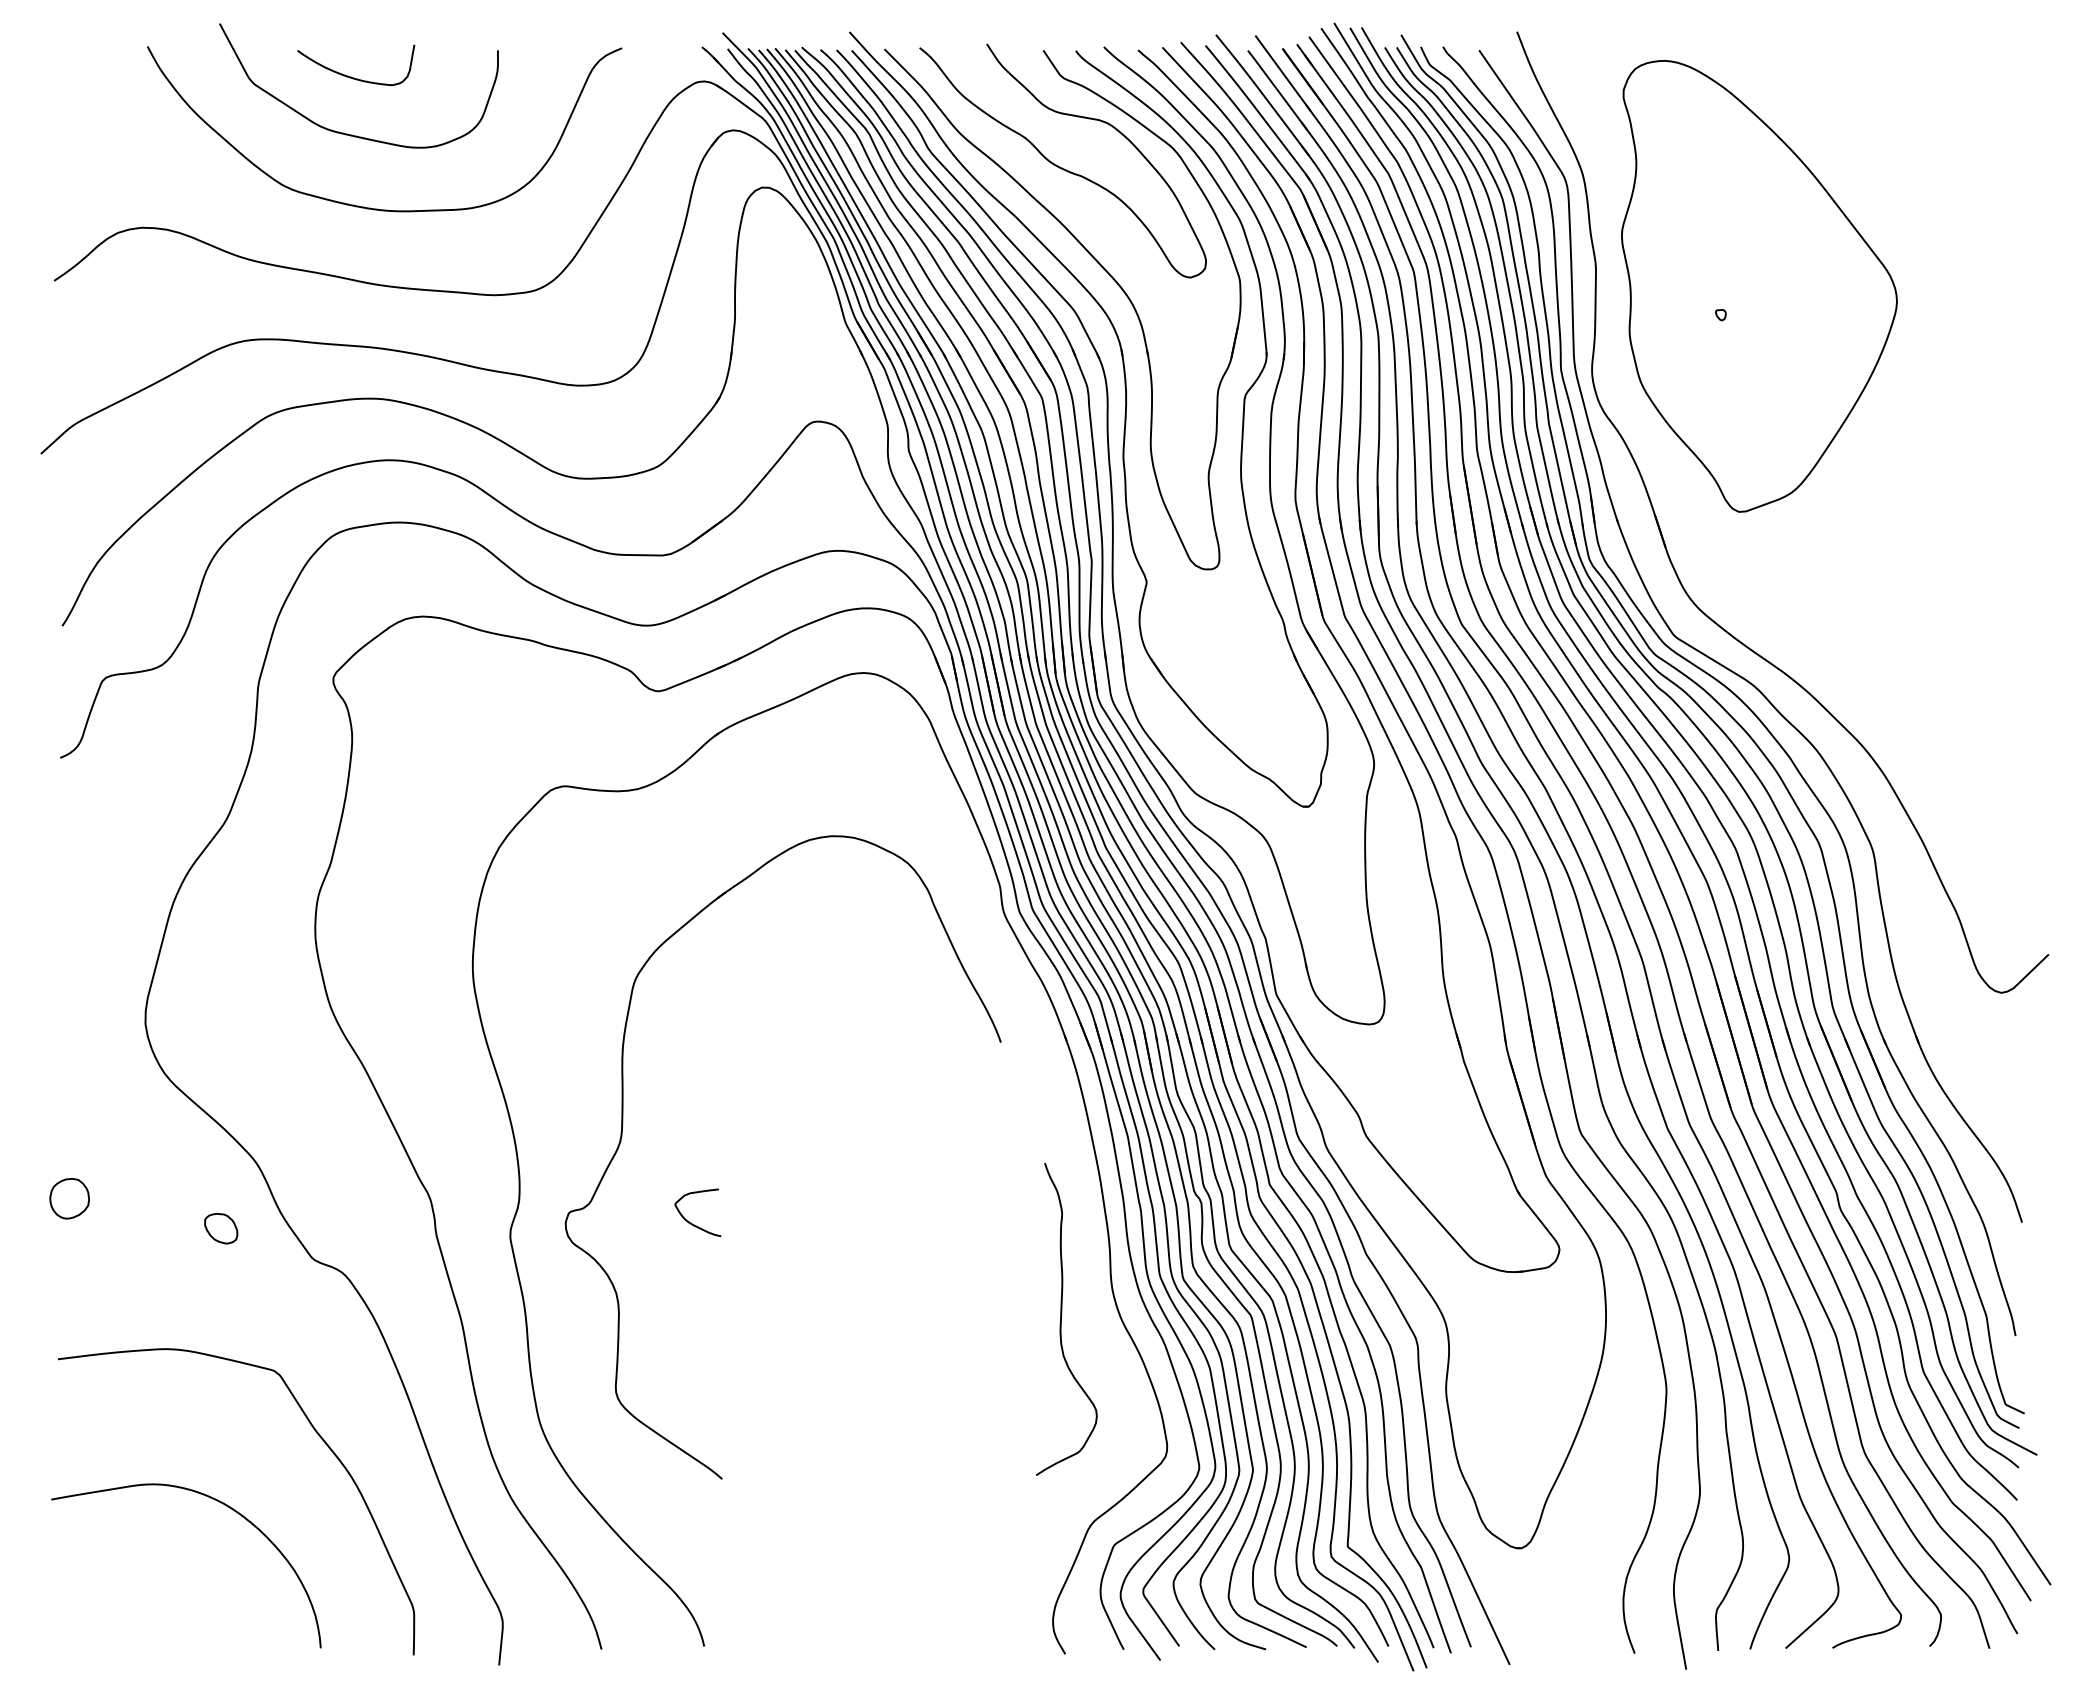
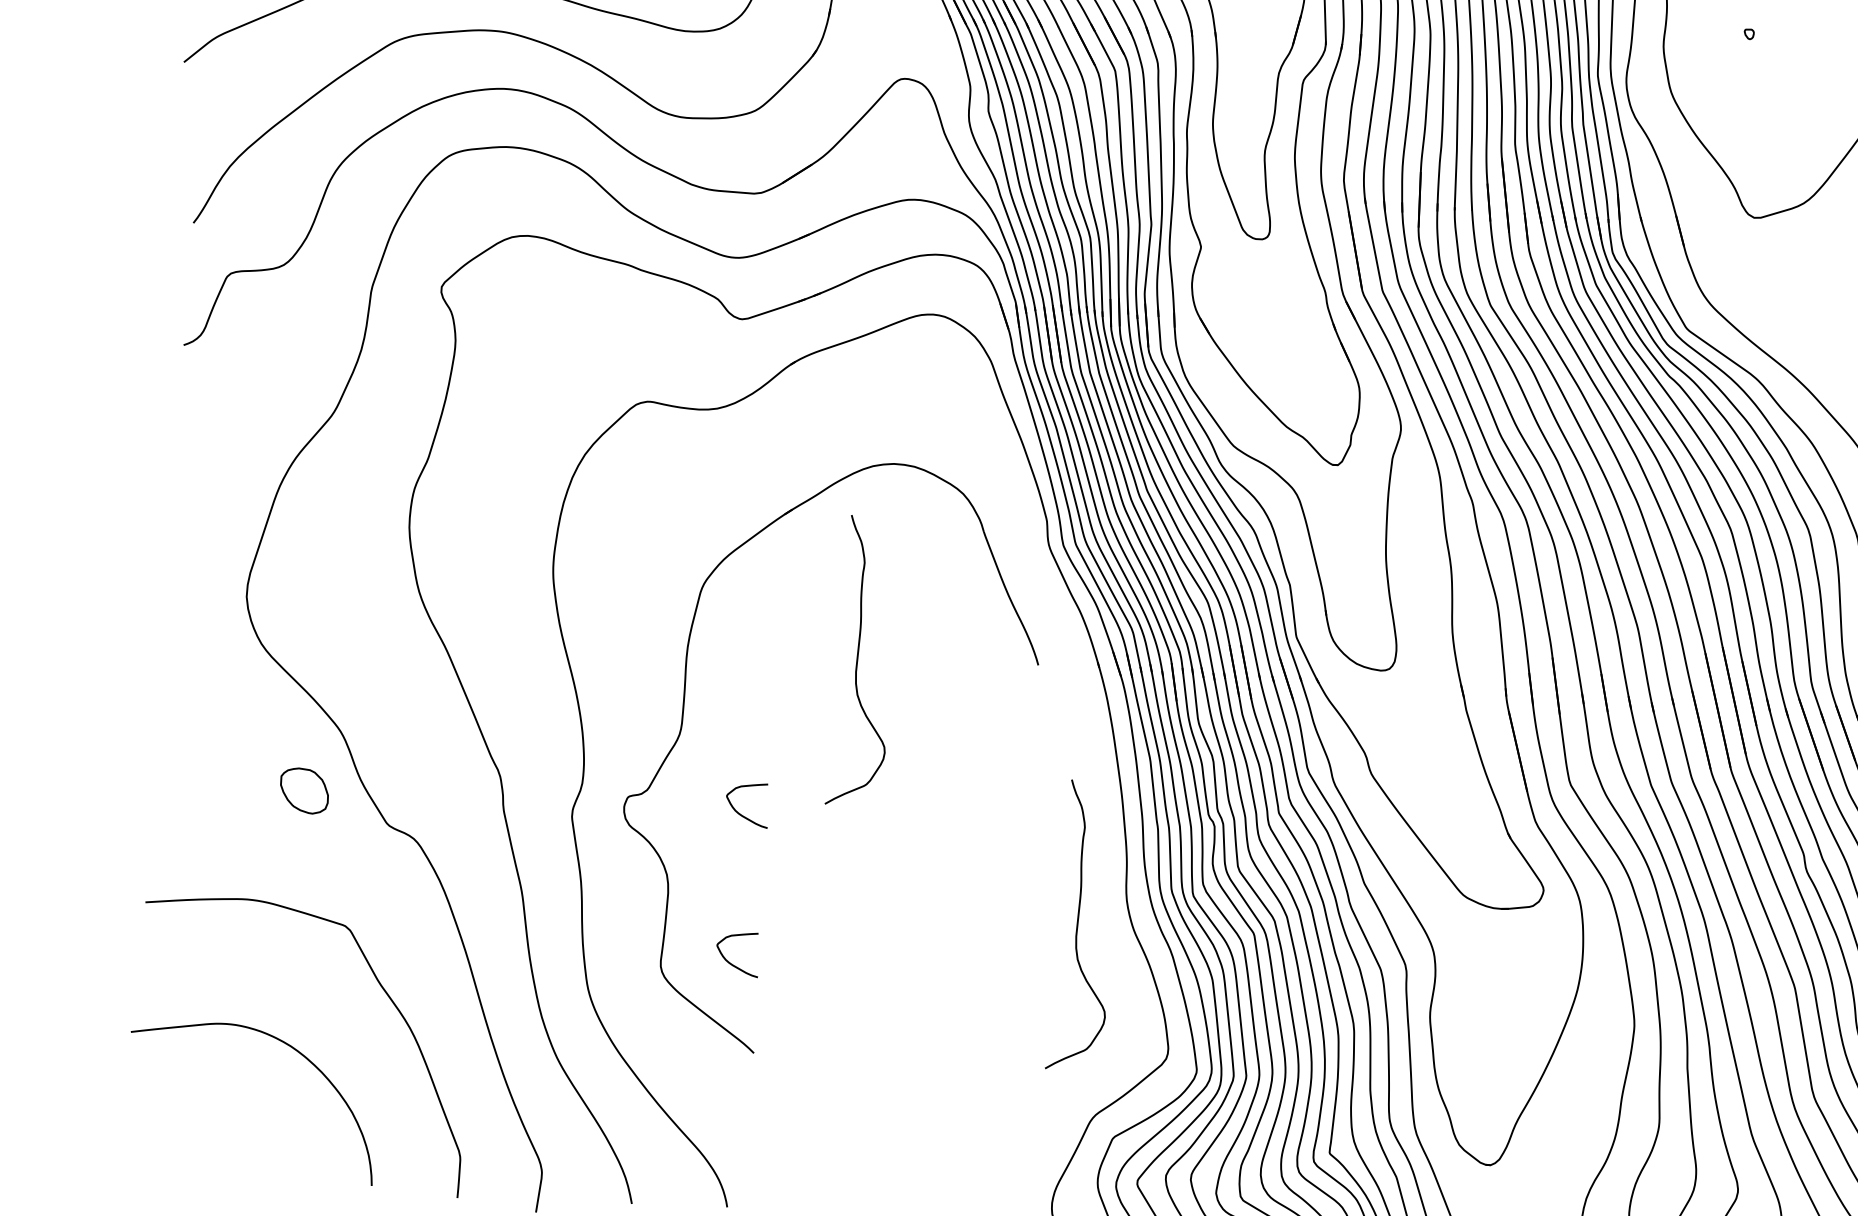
curve: (806, 1050) -> (857, 661), added
part: (69, 1198) -> (165, 754), removed
part: (221, 1228) -> (304, 790), size x1.6
curve: (691, 1383) -> (731, 962), added

